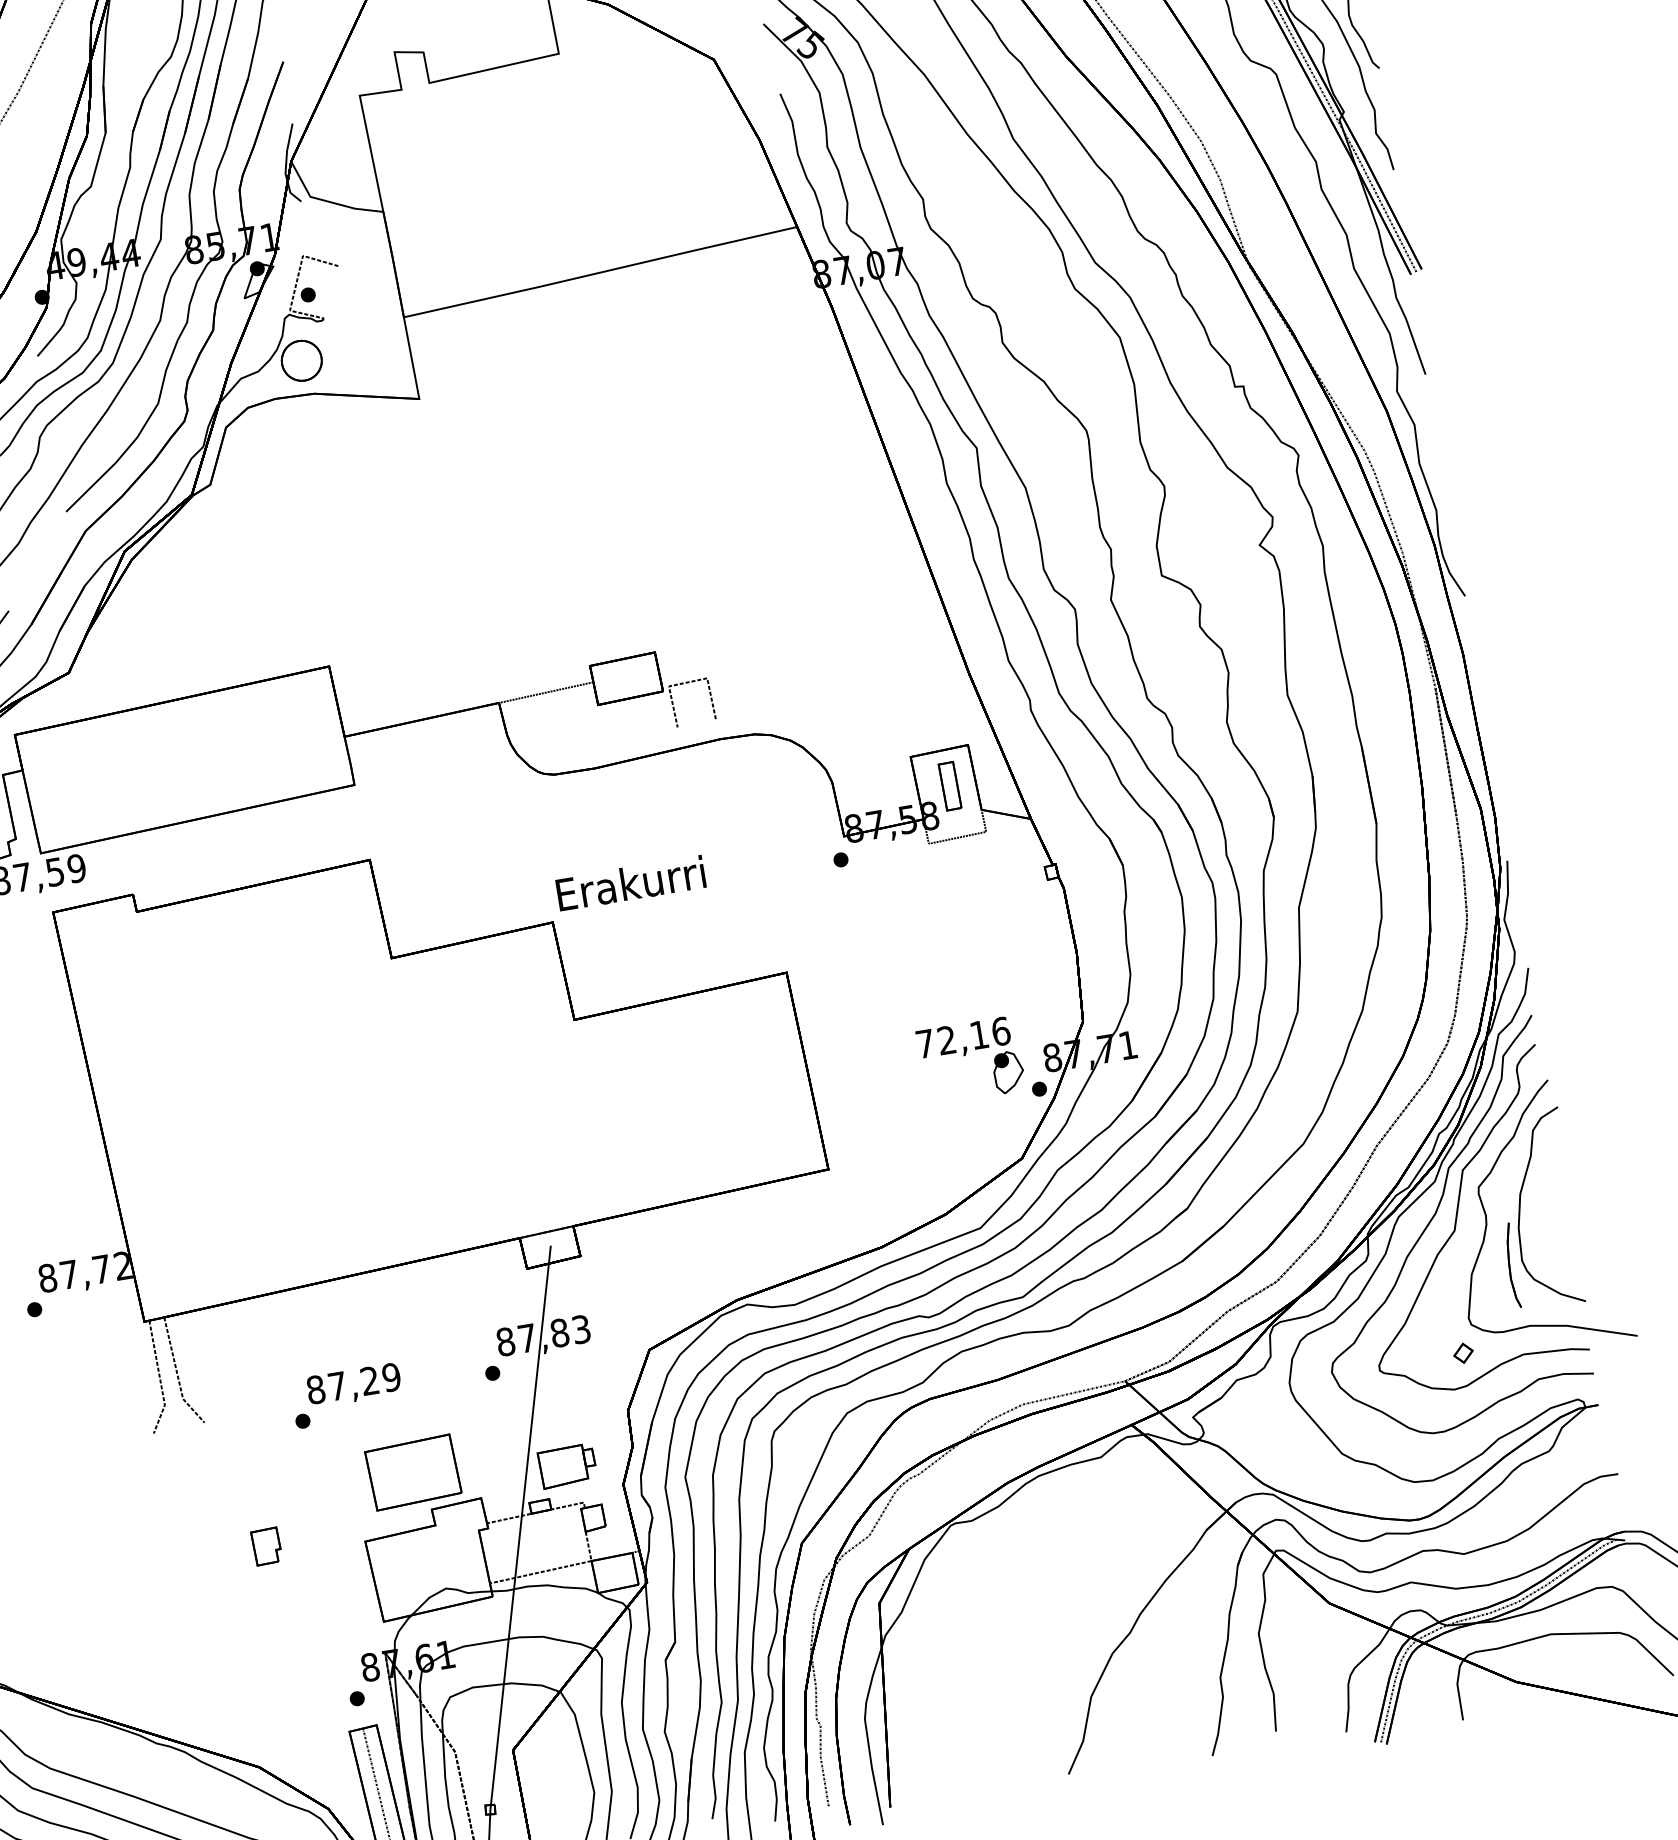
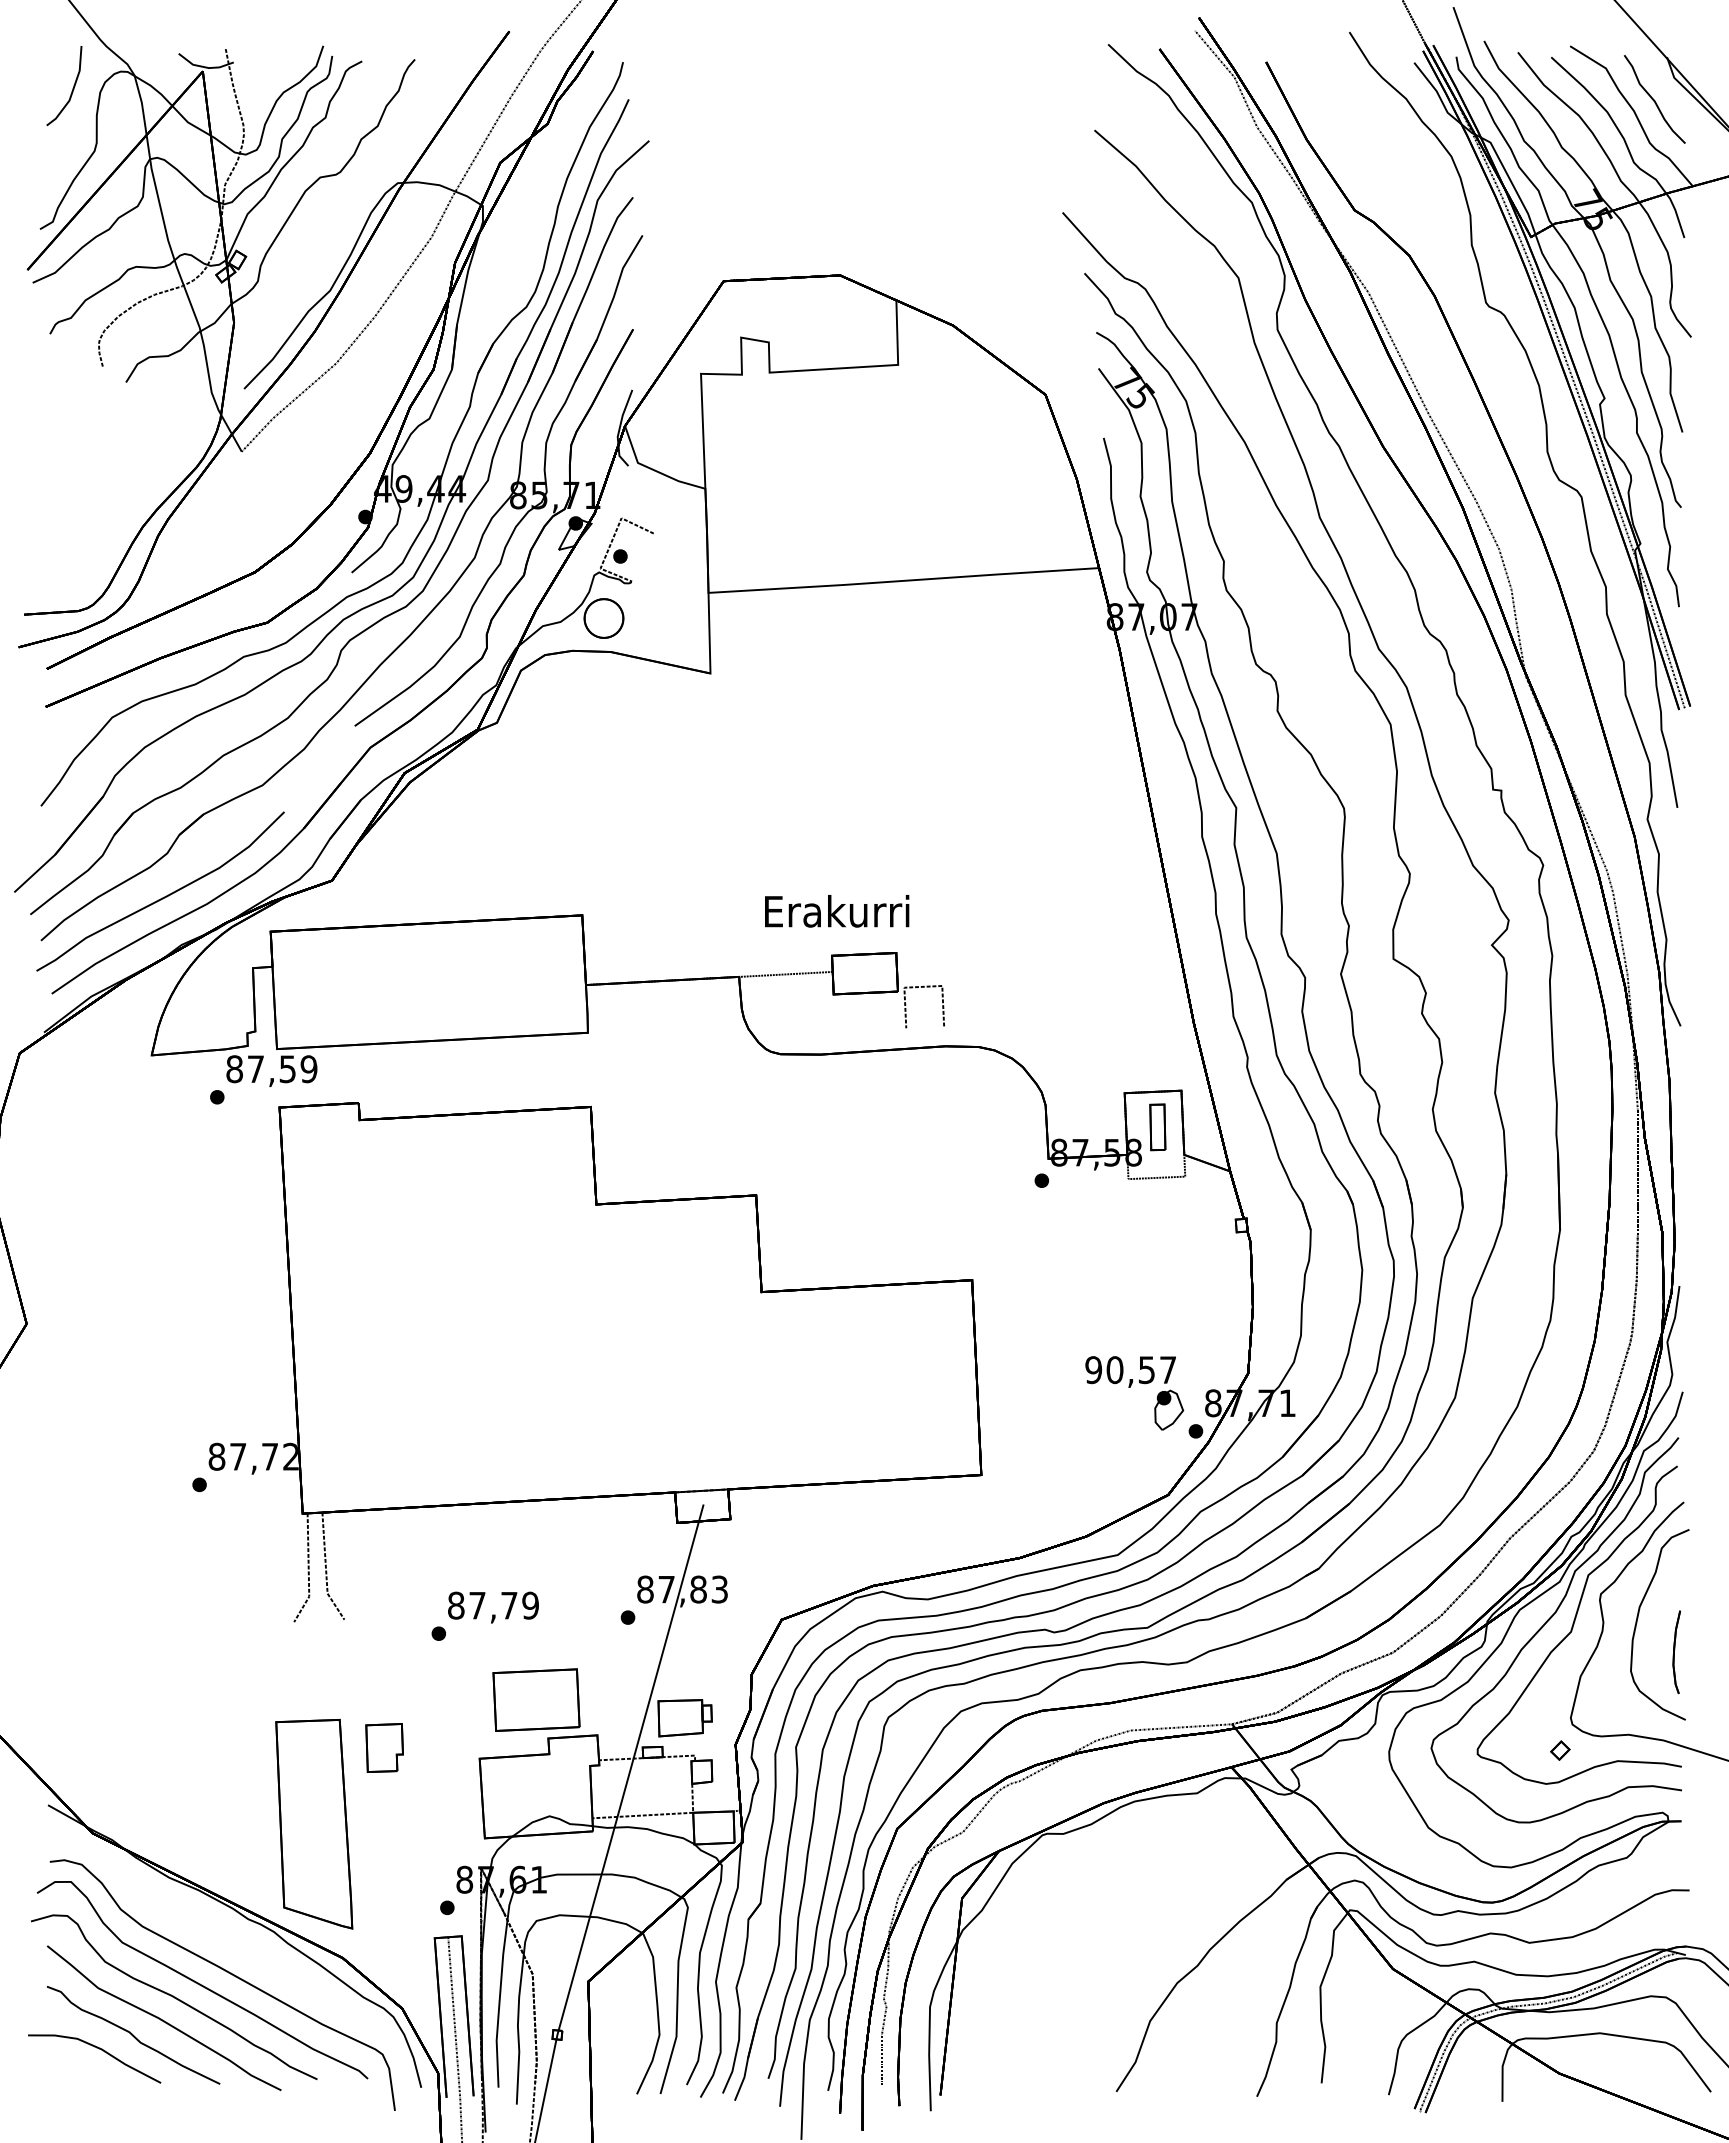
text: (631, 883) -> (837, 911), moved
text: (962, 1038) -> (1130, 1370), 72,16 -> 90,57
part: (1512, 1265) -> (1676, 1652), moved
text: (370, 1380) -> (509, 1605), 87,29 -> 87,79
part: (266, 1546) -> (384, 1747), size x1.43
part: (208, 1636) -> (314, 1824), added

